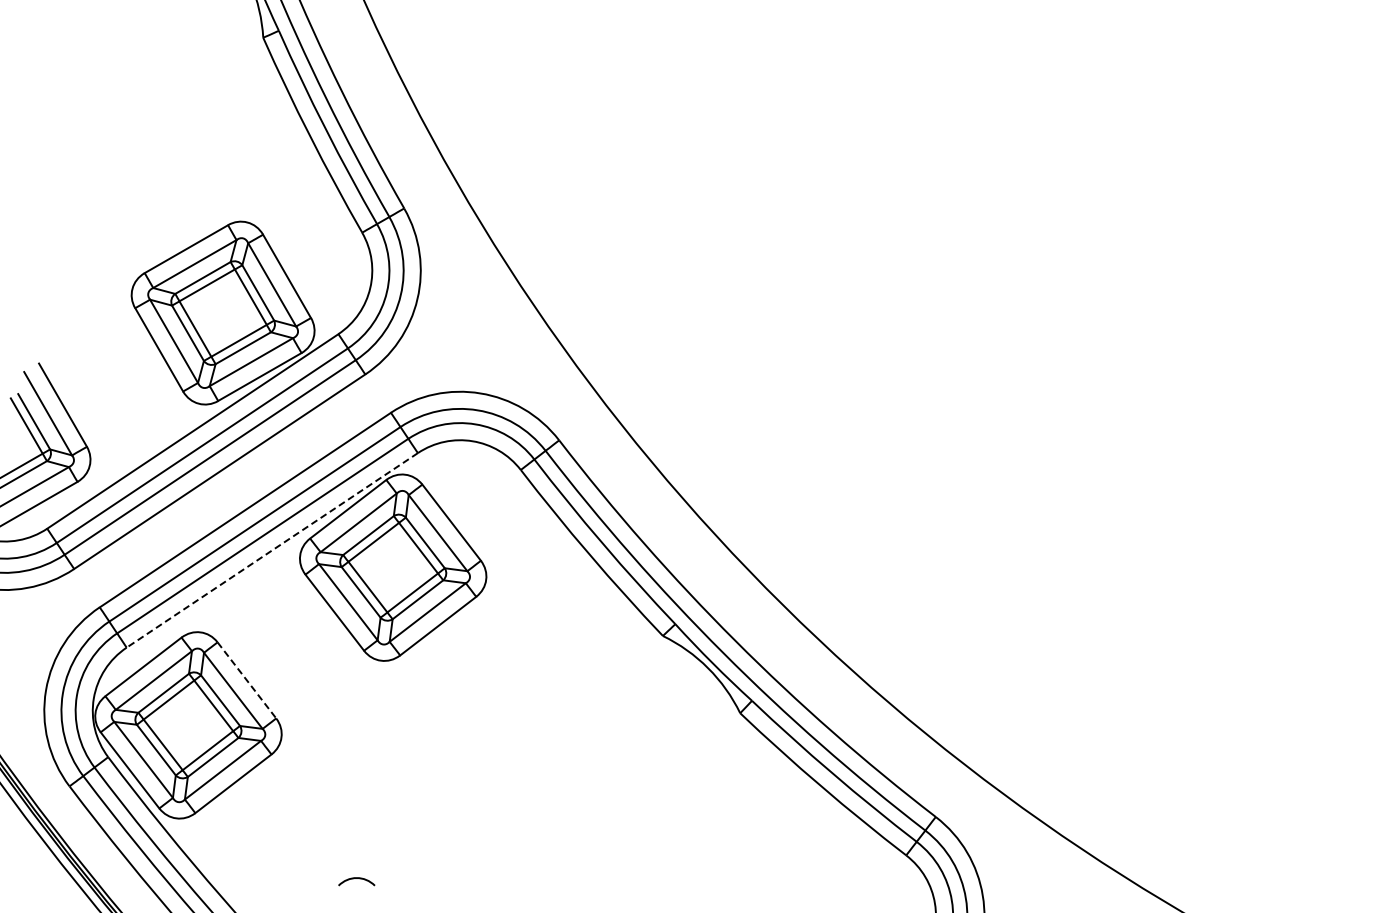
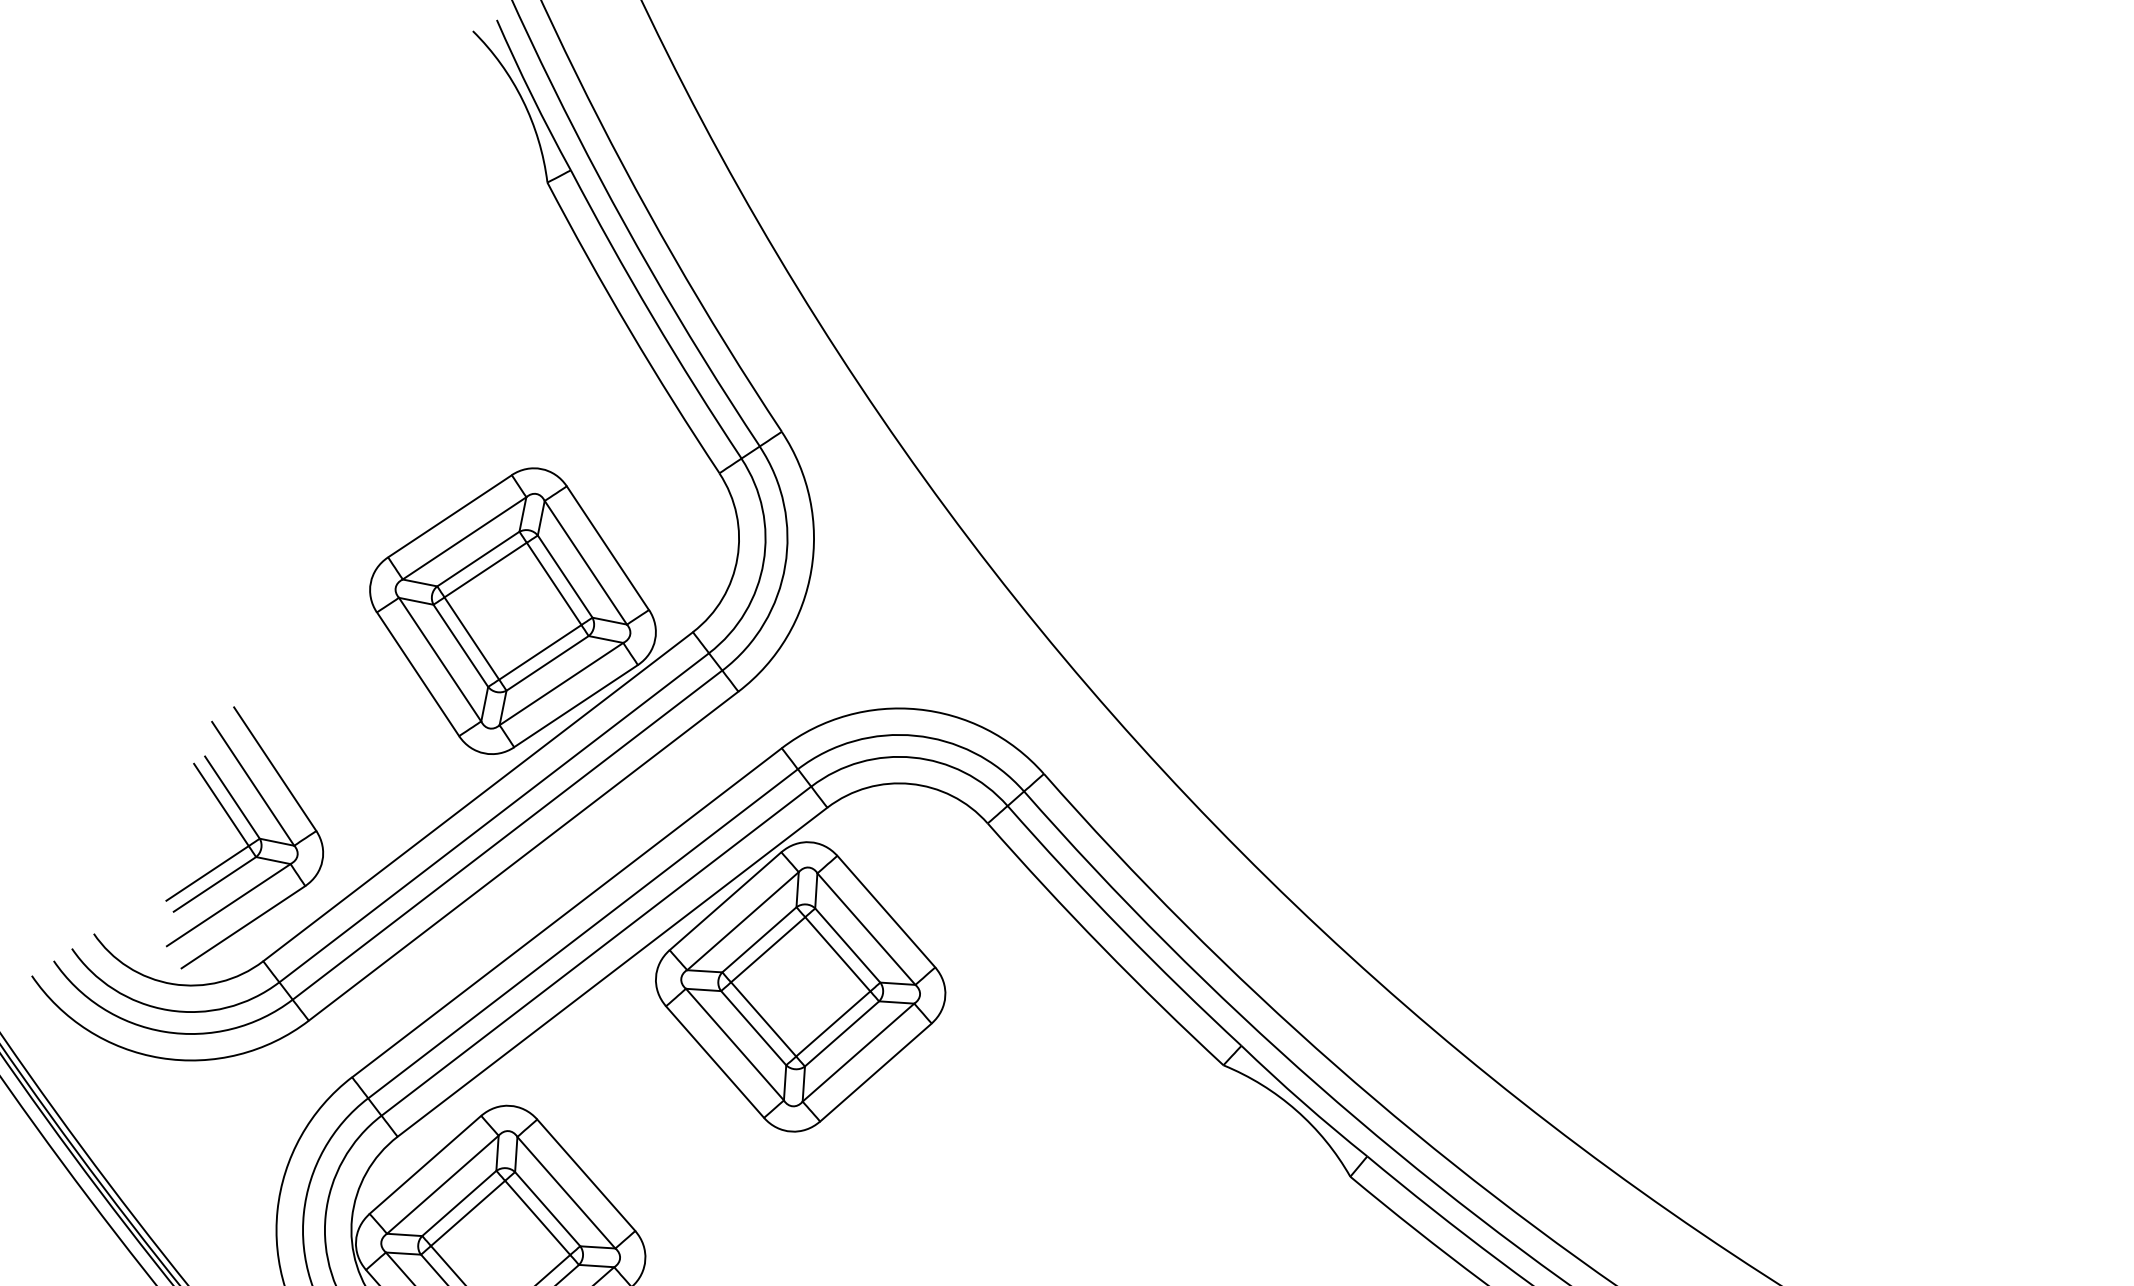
line: (271, 550) -> (611, 972), dashed -> solid
line: (247, 680) -> (587, 1175), dashed -> solid

